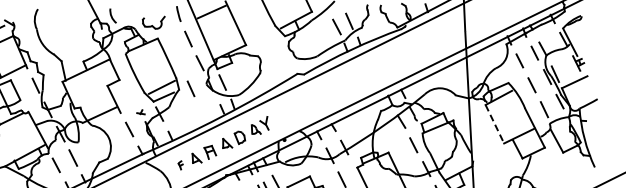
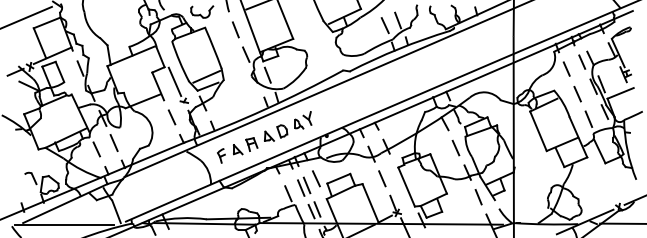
line: (190, 88) -> (235, 79), removed
line: (130, 93) -> (174, 81), added
line: (494, 124) -> (538, 131), dashed -> solid
part: (180, 164) -> (221, 155), size x1.67

